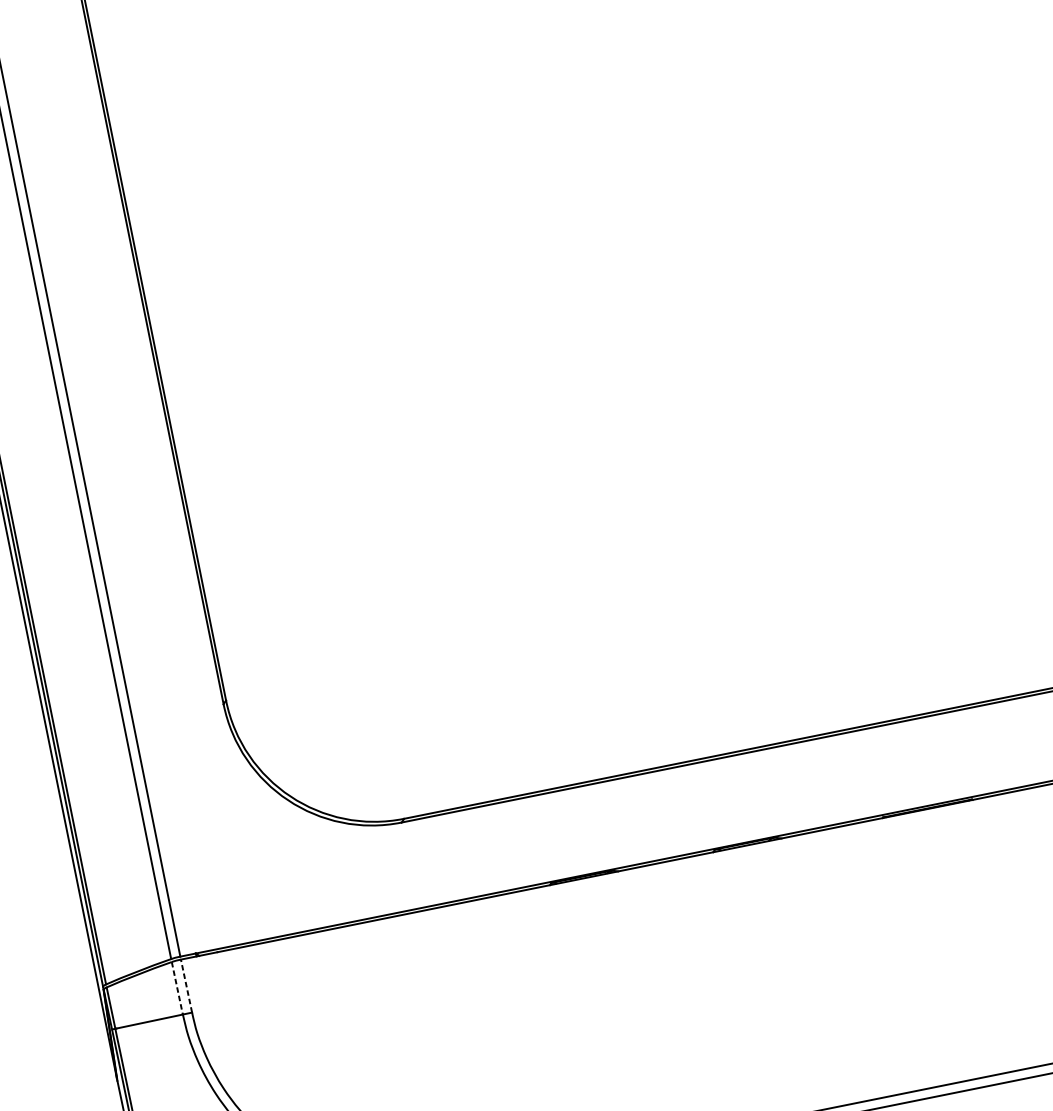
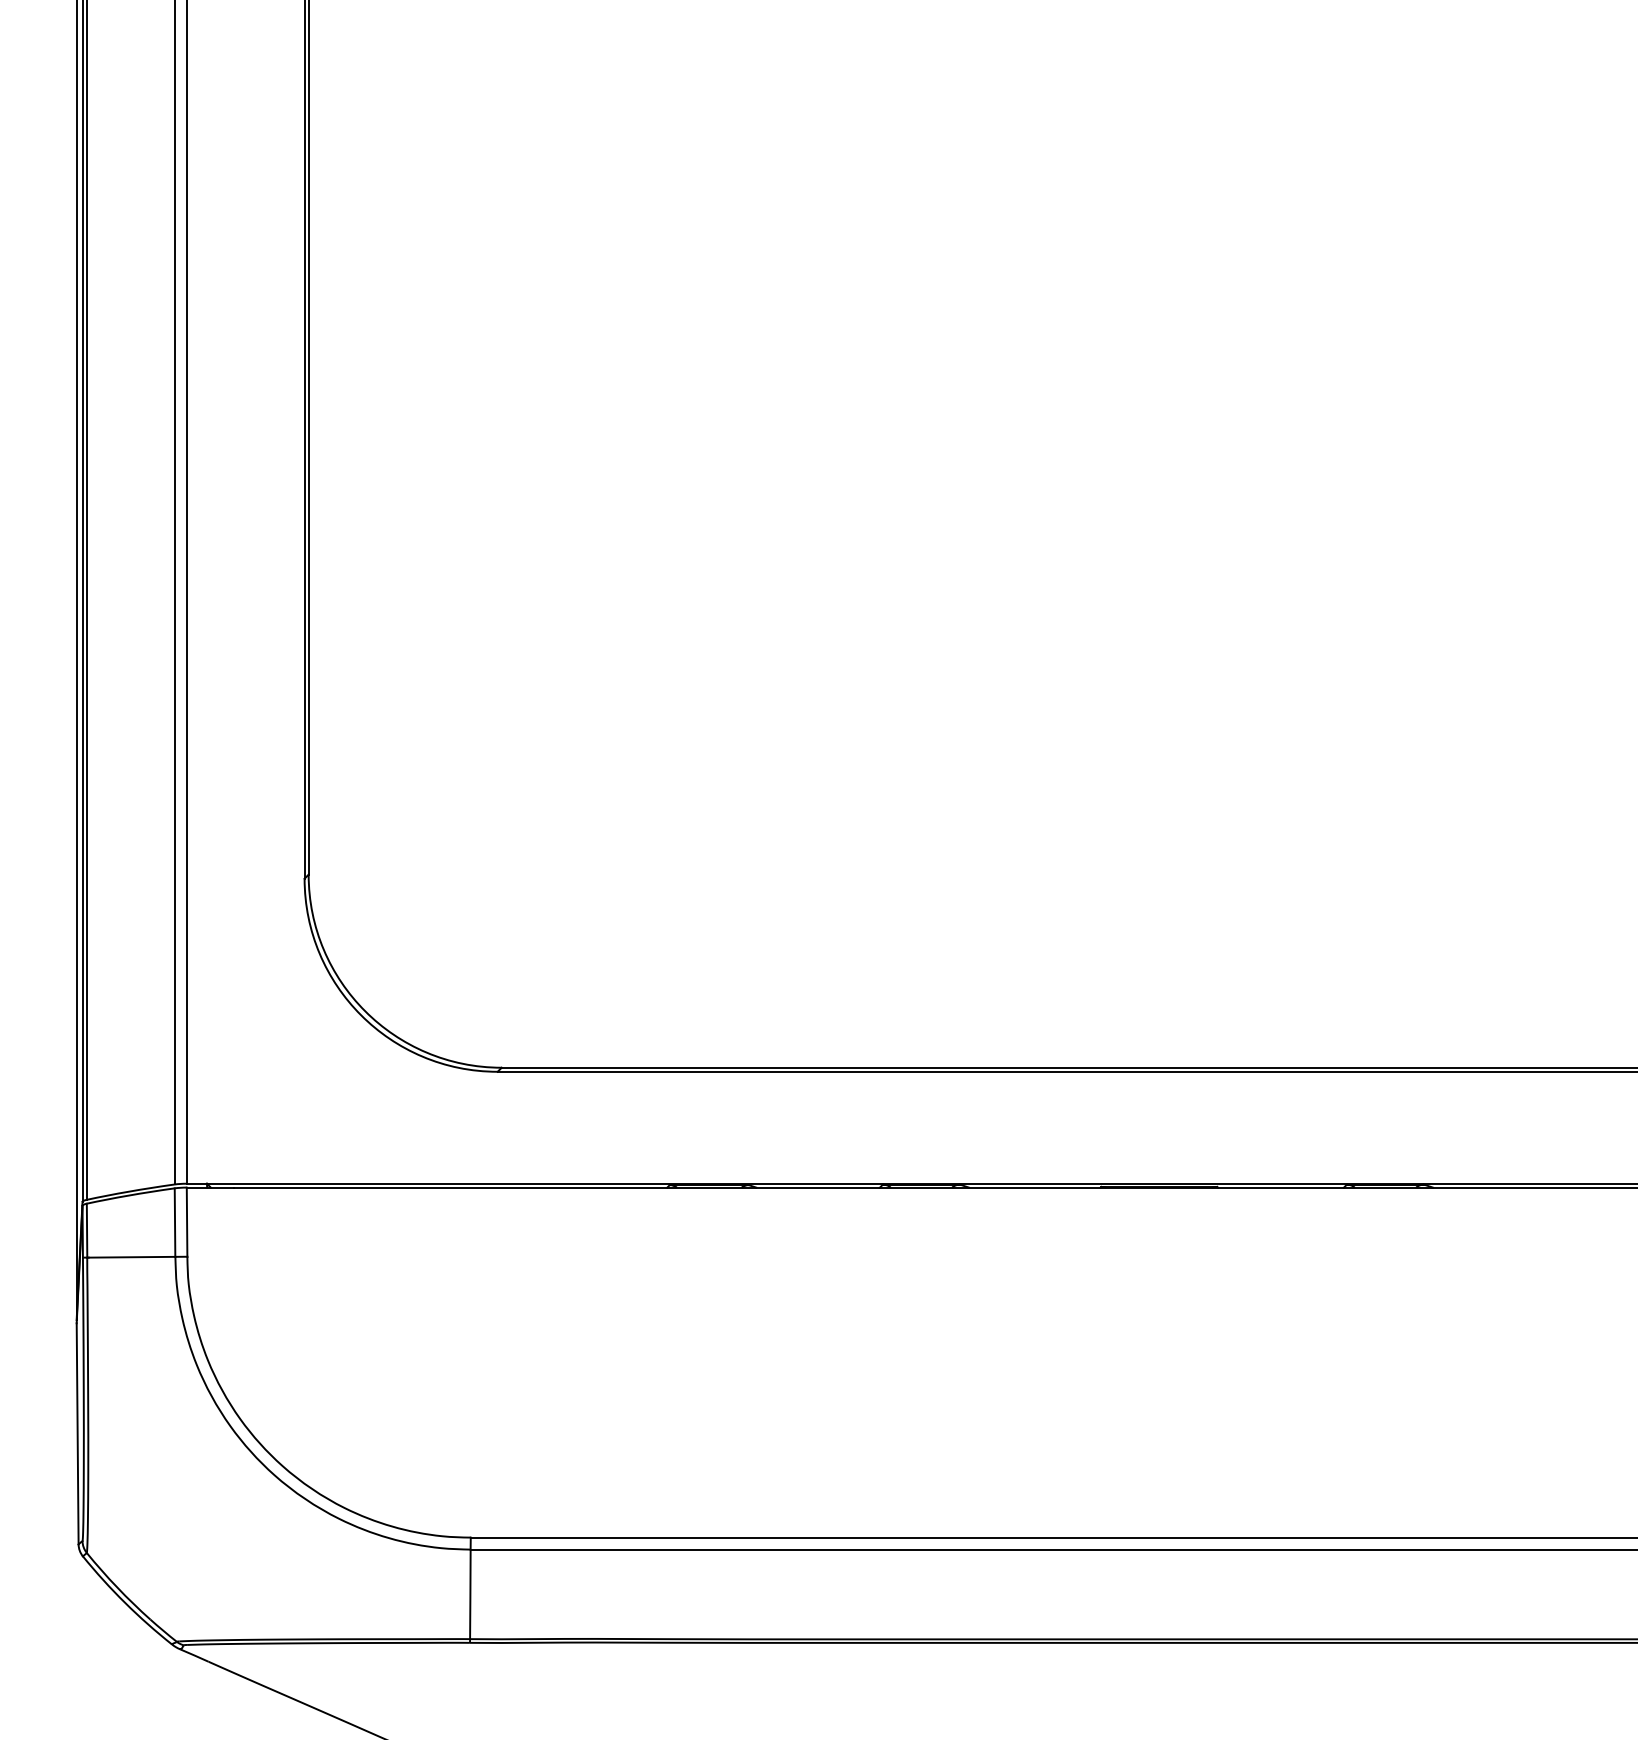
line: (186, 986) -> (187, 1222), dashed -> solid
line: (177, 988) -> (175, 1223), dashed -> solid

